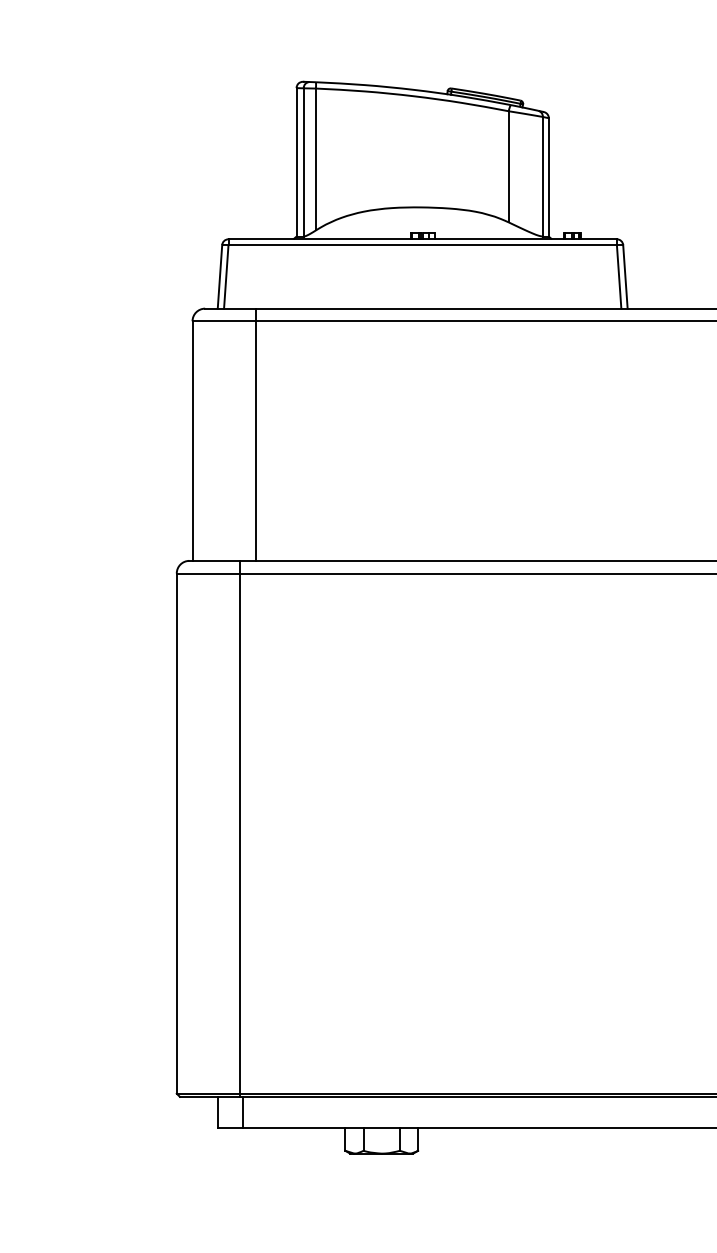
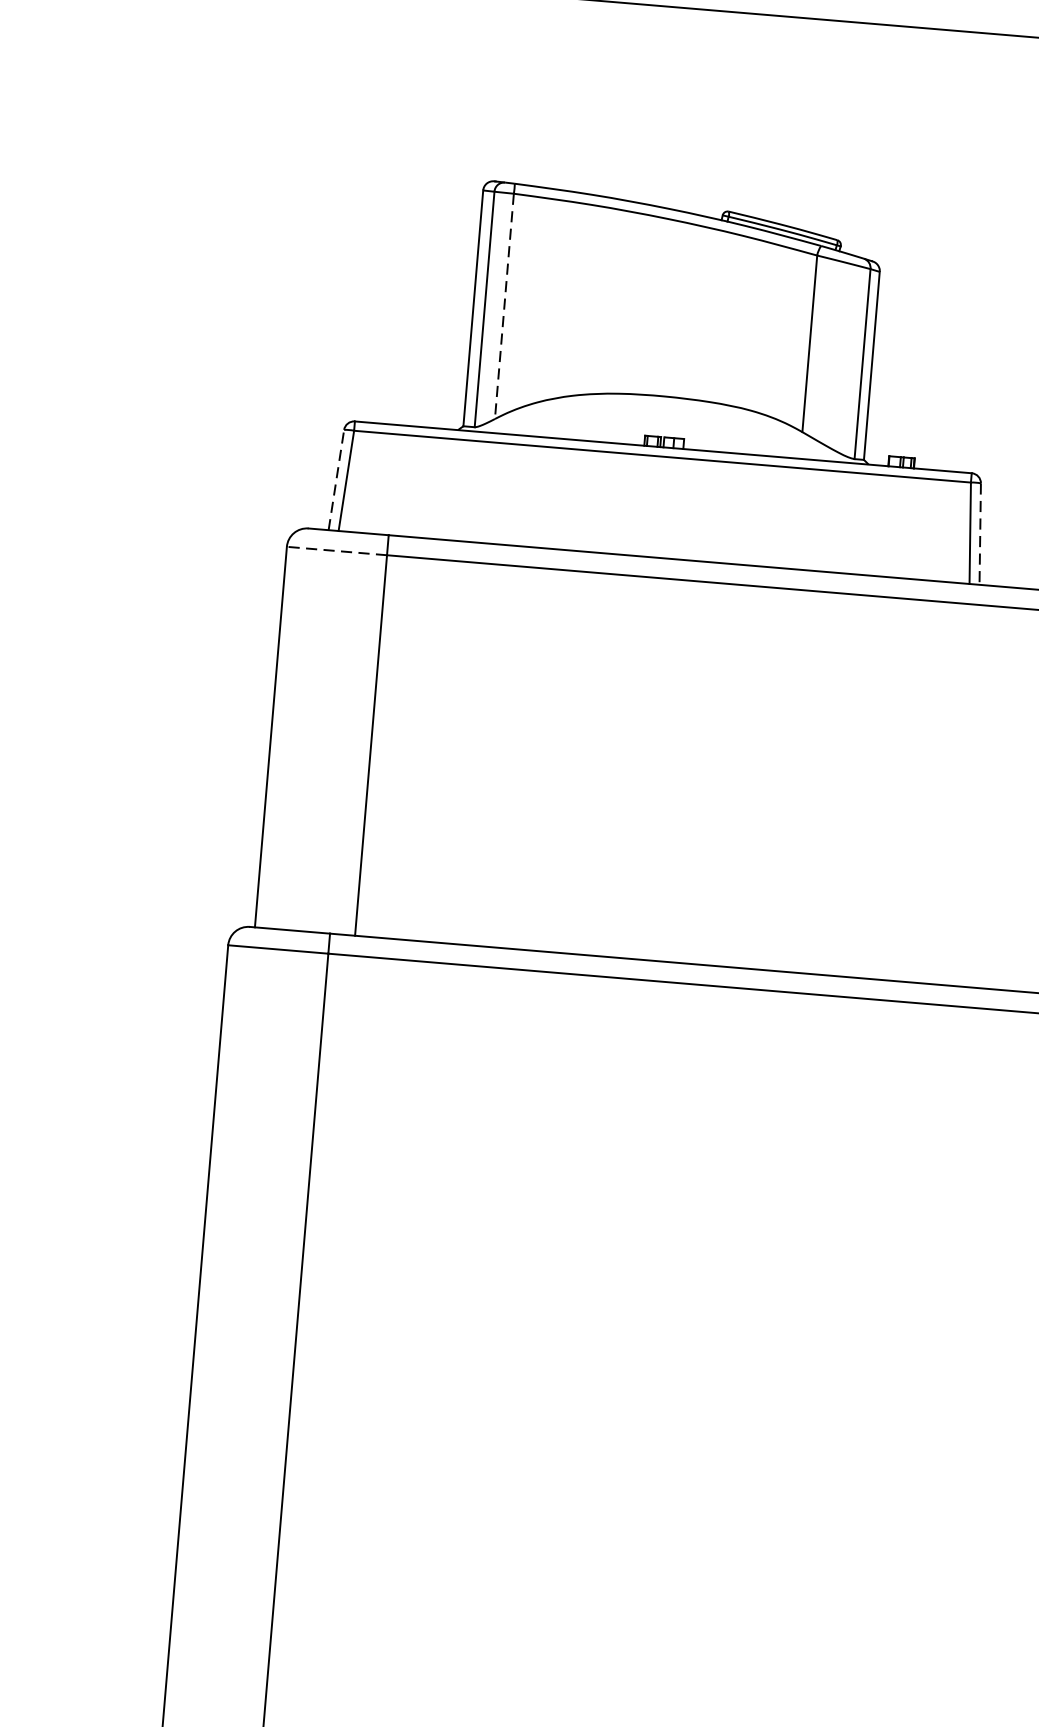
line: (315, 159) -> (503, 306), solid -> dashed
line: (219, 276) -> (335, 479), solid -> dashed
line: (625, 276) -> (980, 533), solid -> dashed
line: (224, 321) -> (337, 551), solid -> dashed

